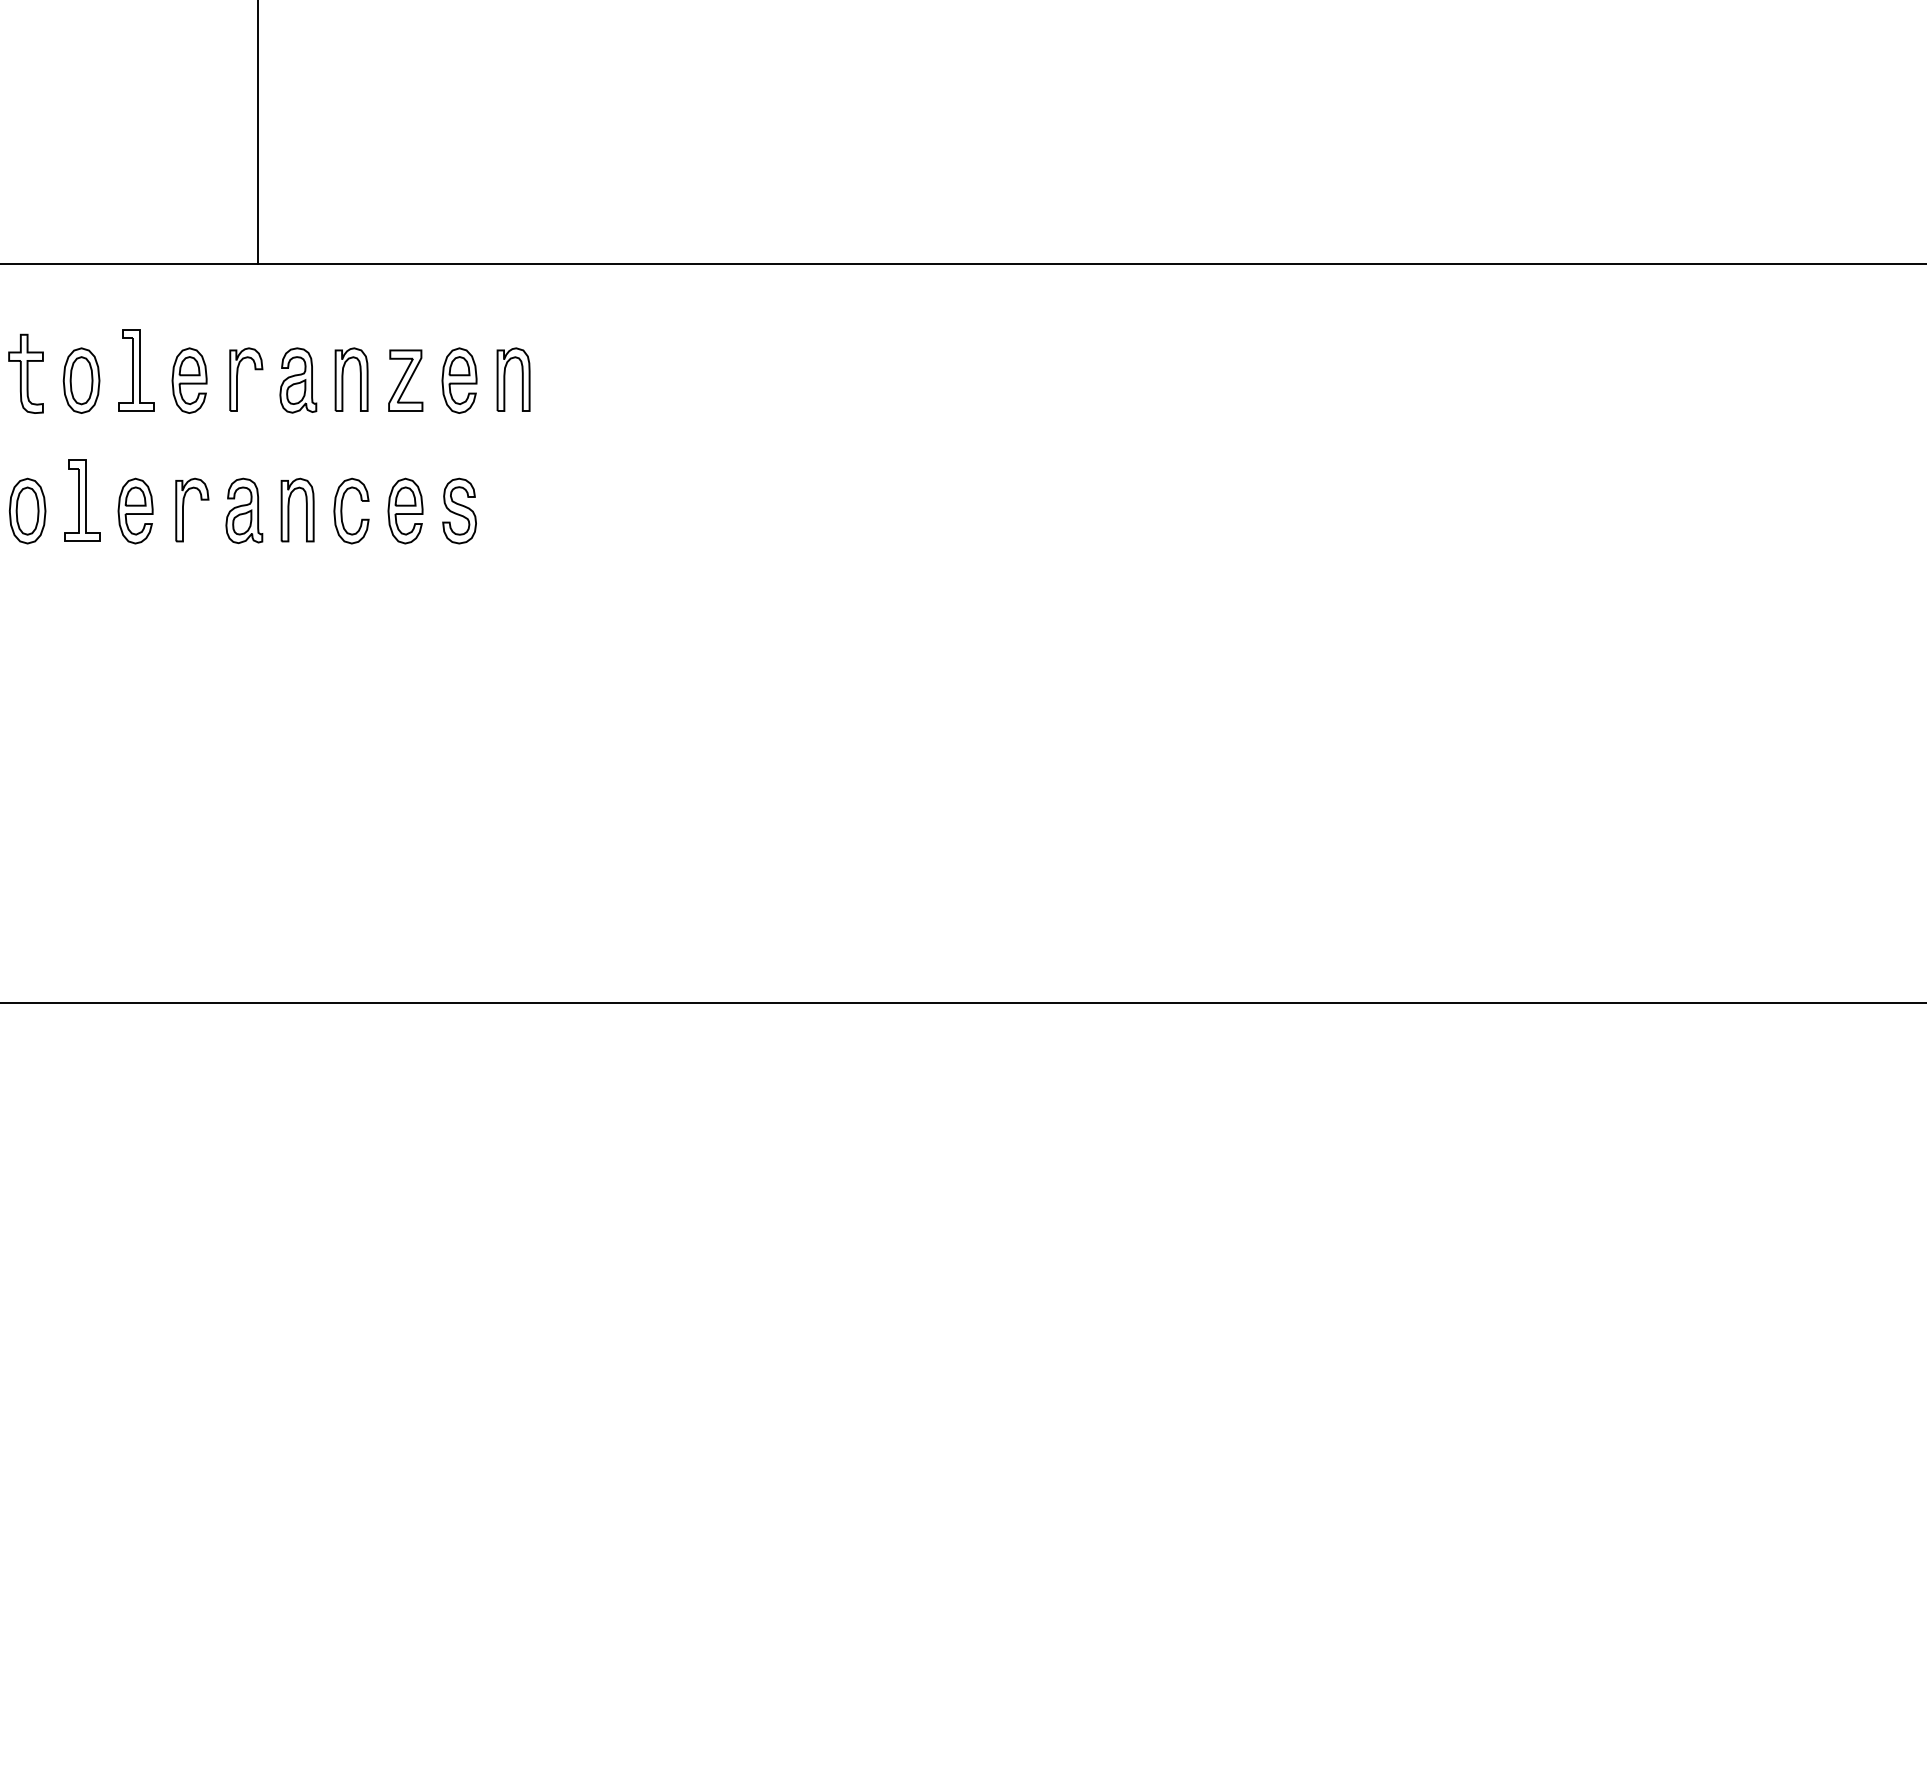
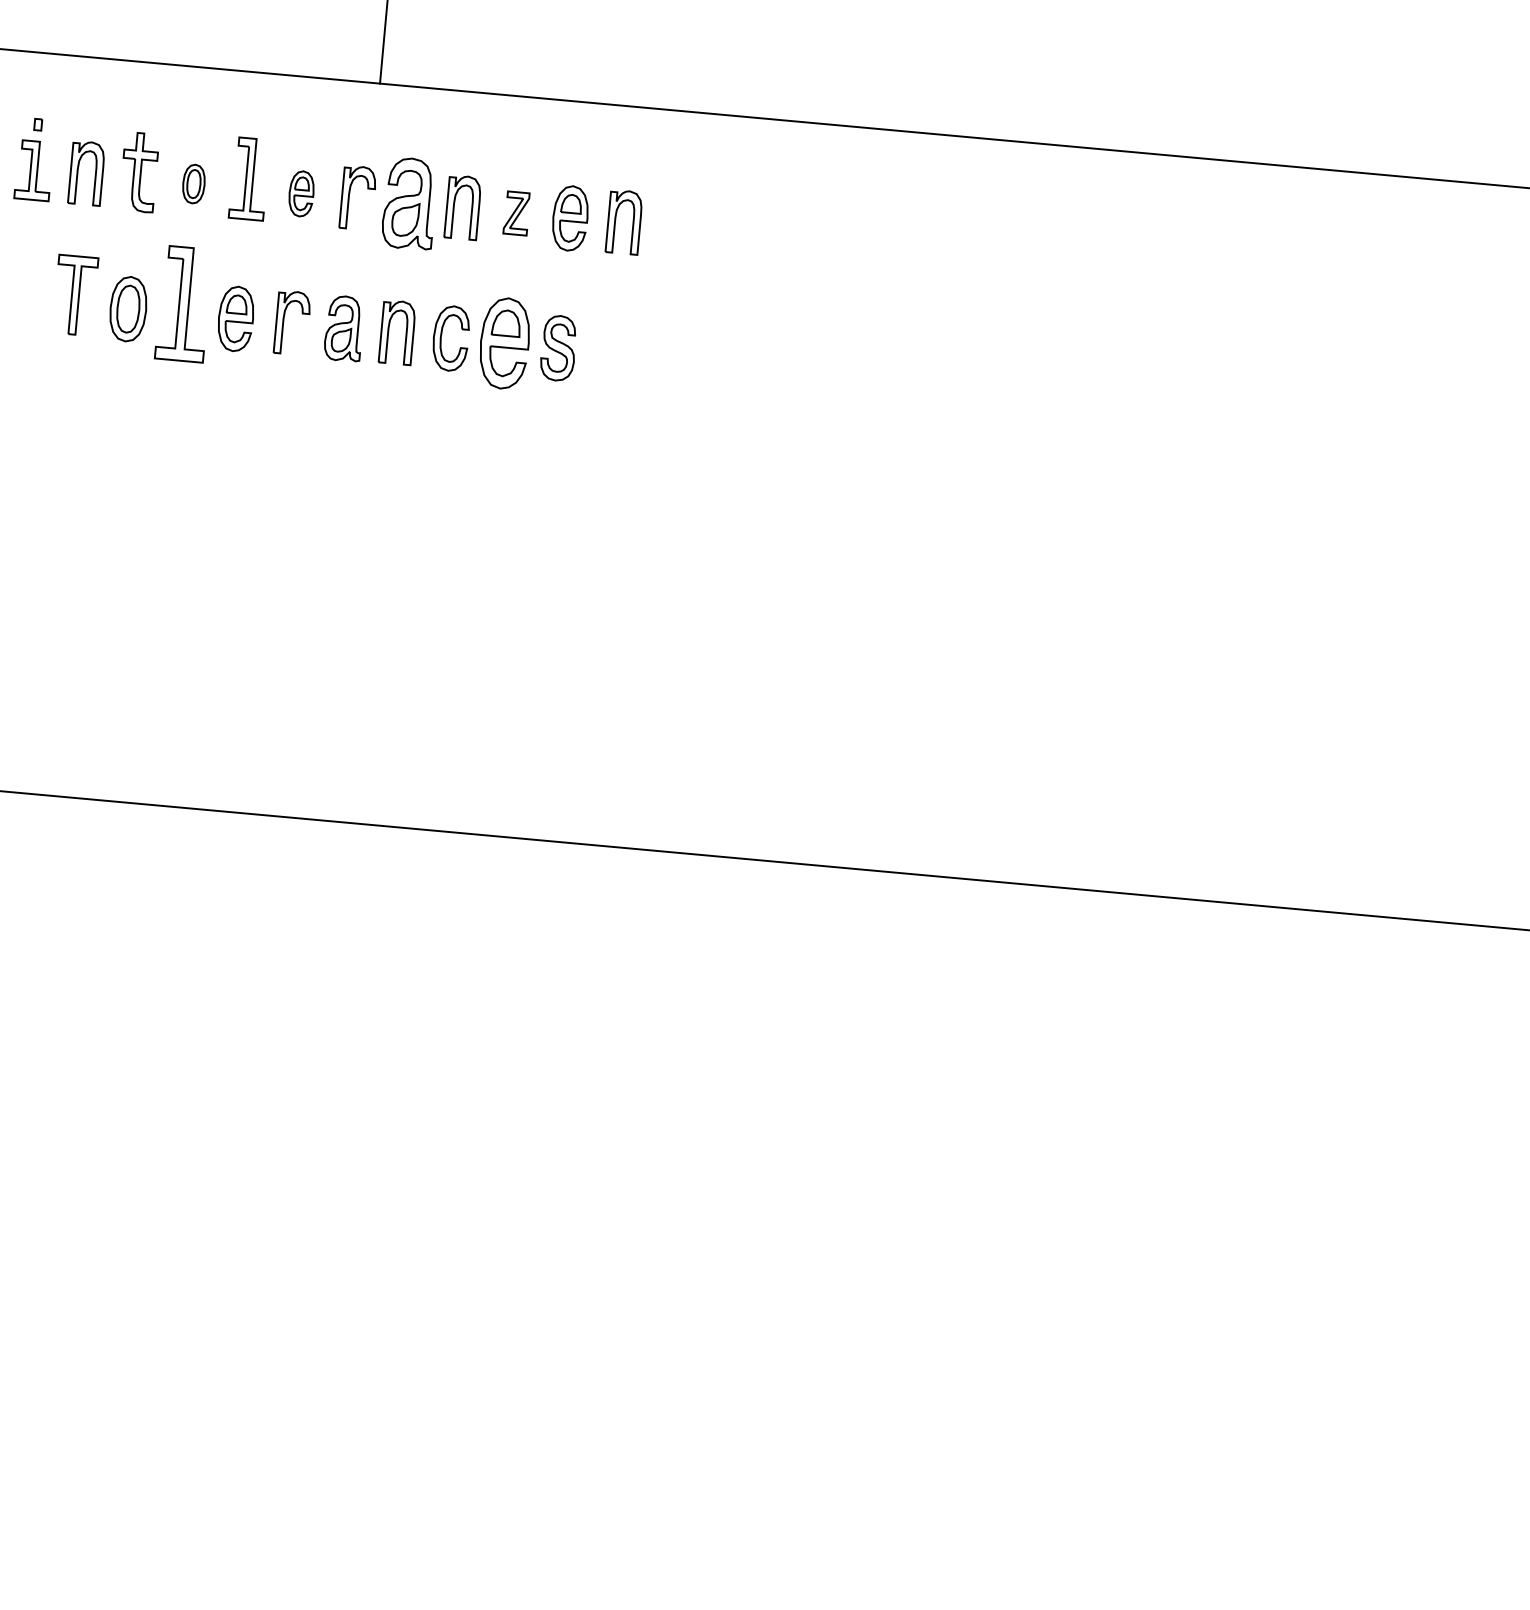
part: (81, 380) -> (193, 183), size x0.6
part: (189, 380) -> (301, 193), size x0.7
part: (298, 380) -> (410, 203), size x1.4
part: (405, 380) -> (516, 213), size x0.7
part: (82, 500) -> (184, 303), size x1.4
part: (405, 510) -> (504, 342), size x1.4

